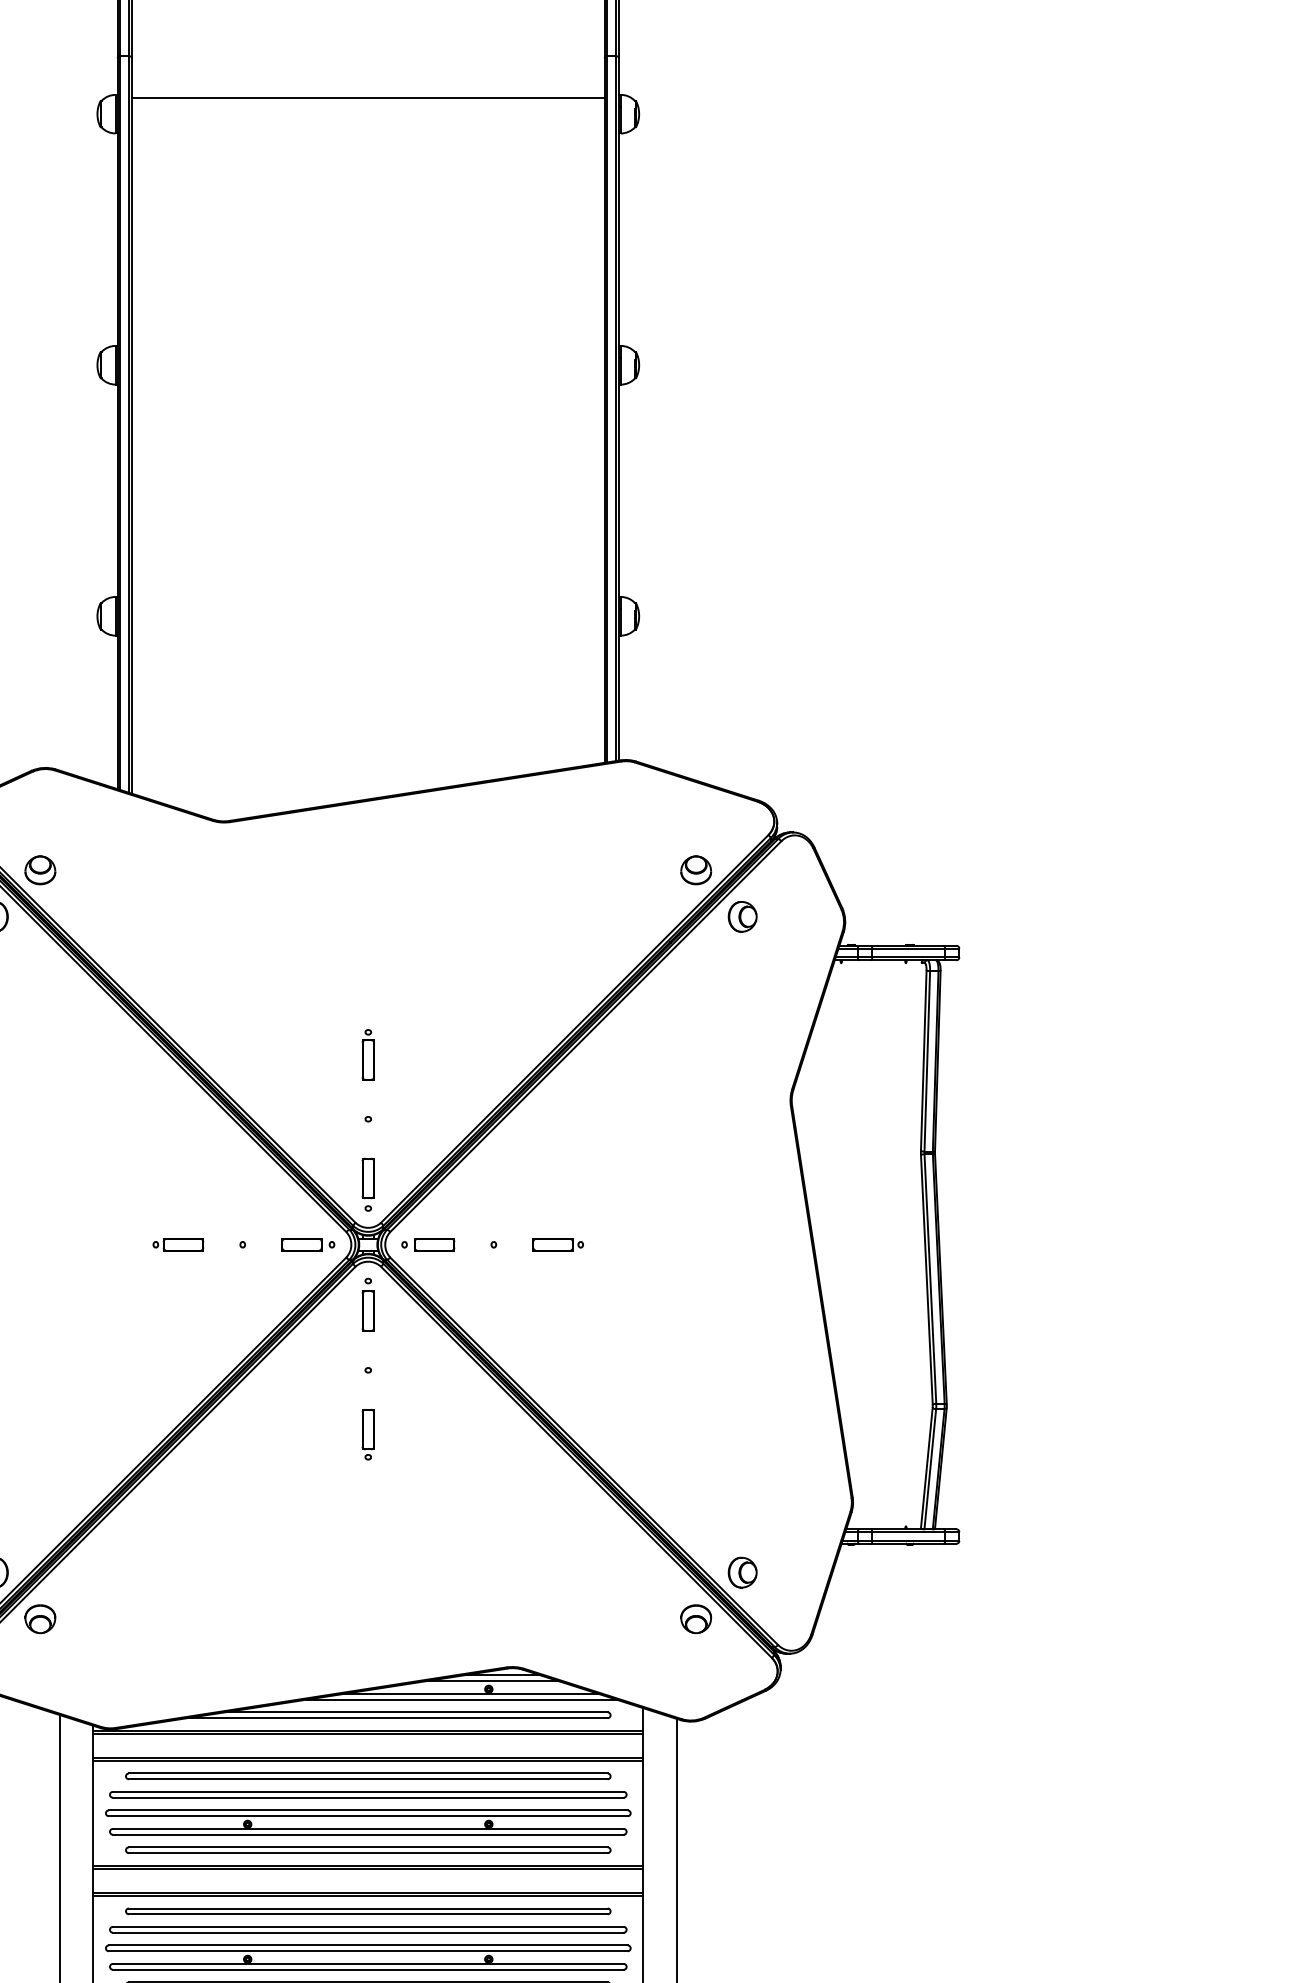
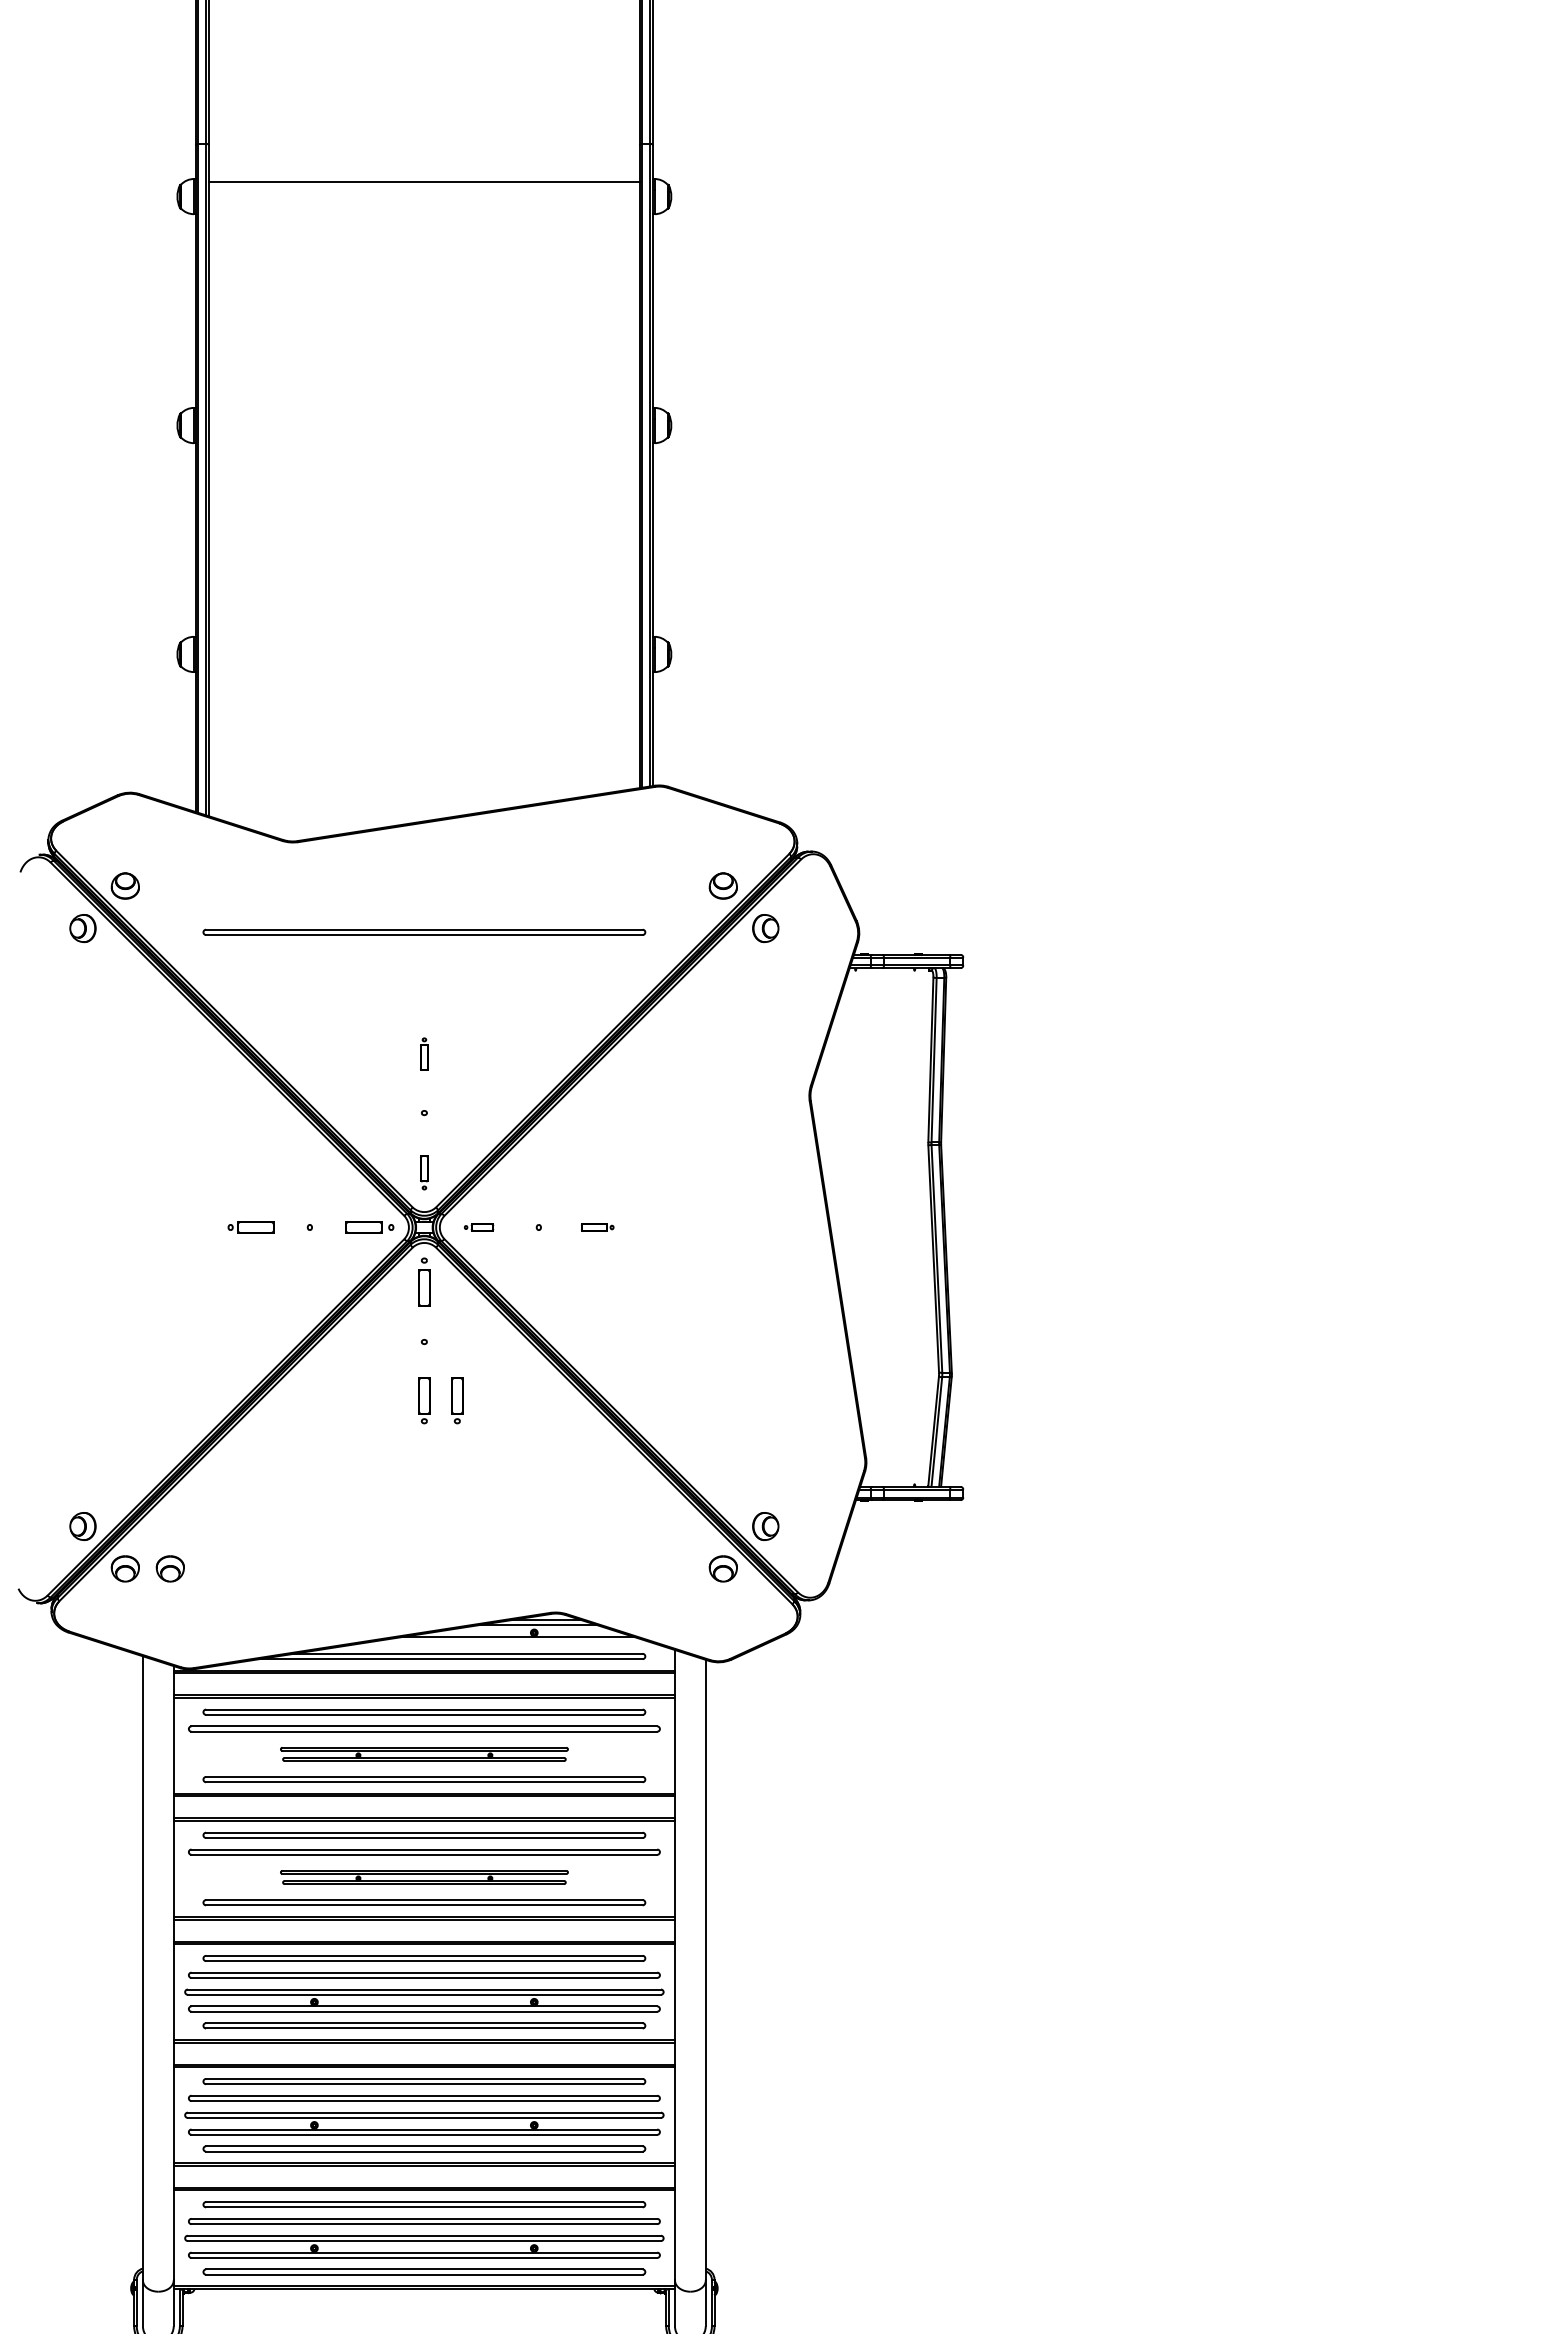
part: (368, 920) -> (424, 931), added
part: (368, 1053) -> (424, 1053), size x0.7
part: (368, 1184) -> (424, 1172), size x0.7
part: (427, 1244) -> (478, 1227), size x0.6
part: (558, 1244) -> (597, 1227), size x0.7
part: (404, 1434) -> (457, 1400), added
part: (88, 1618) -> (169, 1568), added
line: (461, 1699) -> (509, 1642), removed
part: (368, 1822) -> (424, 1754), size x0.6
part: (368, 1957) -> (424, 1877), size x0.6

